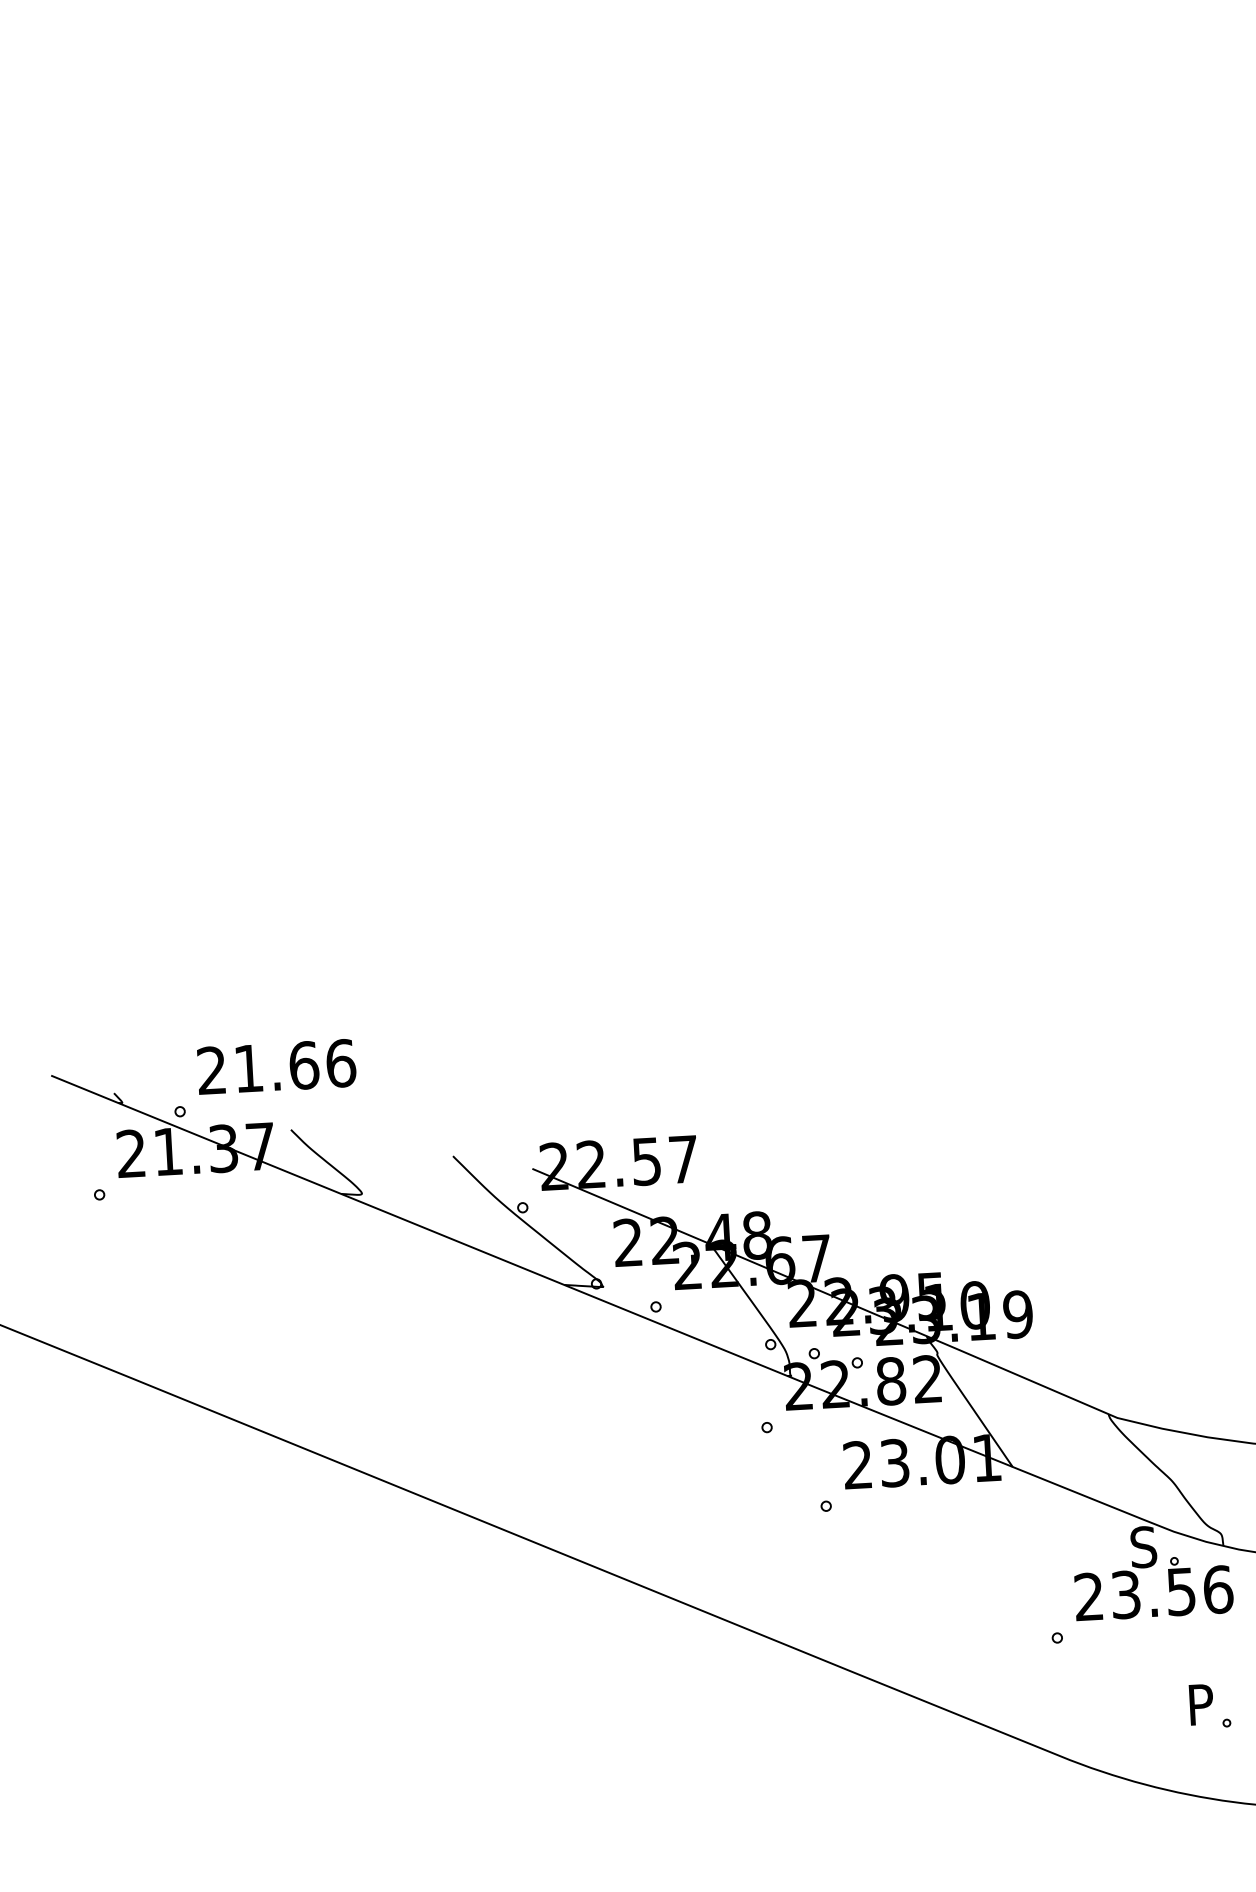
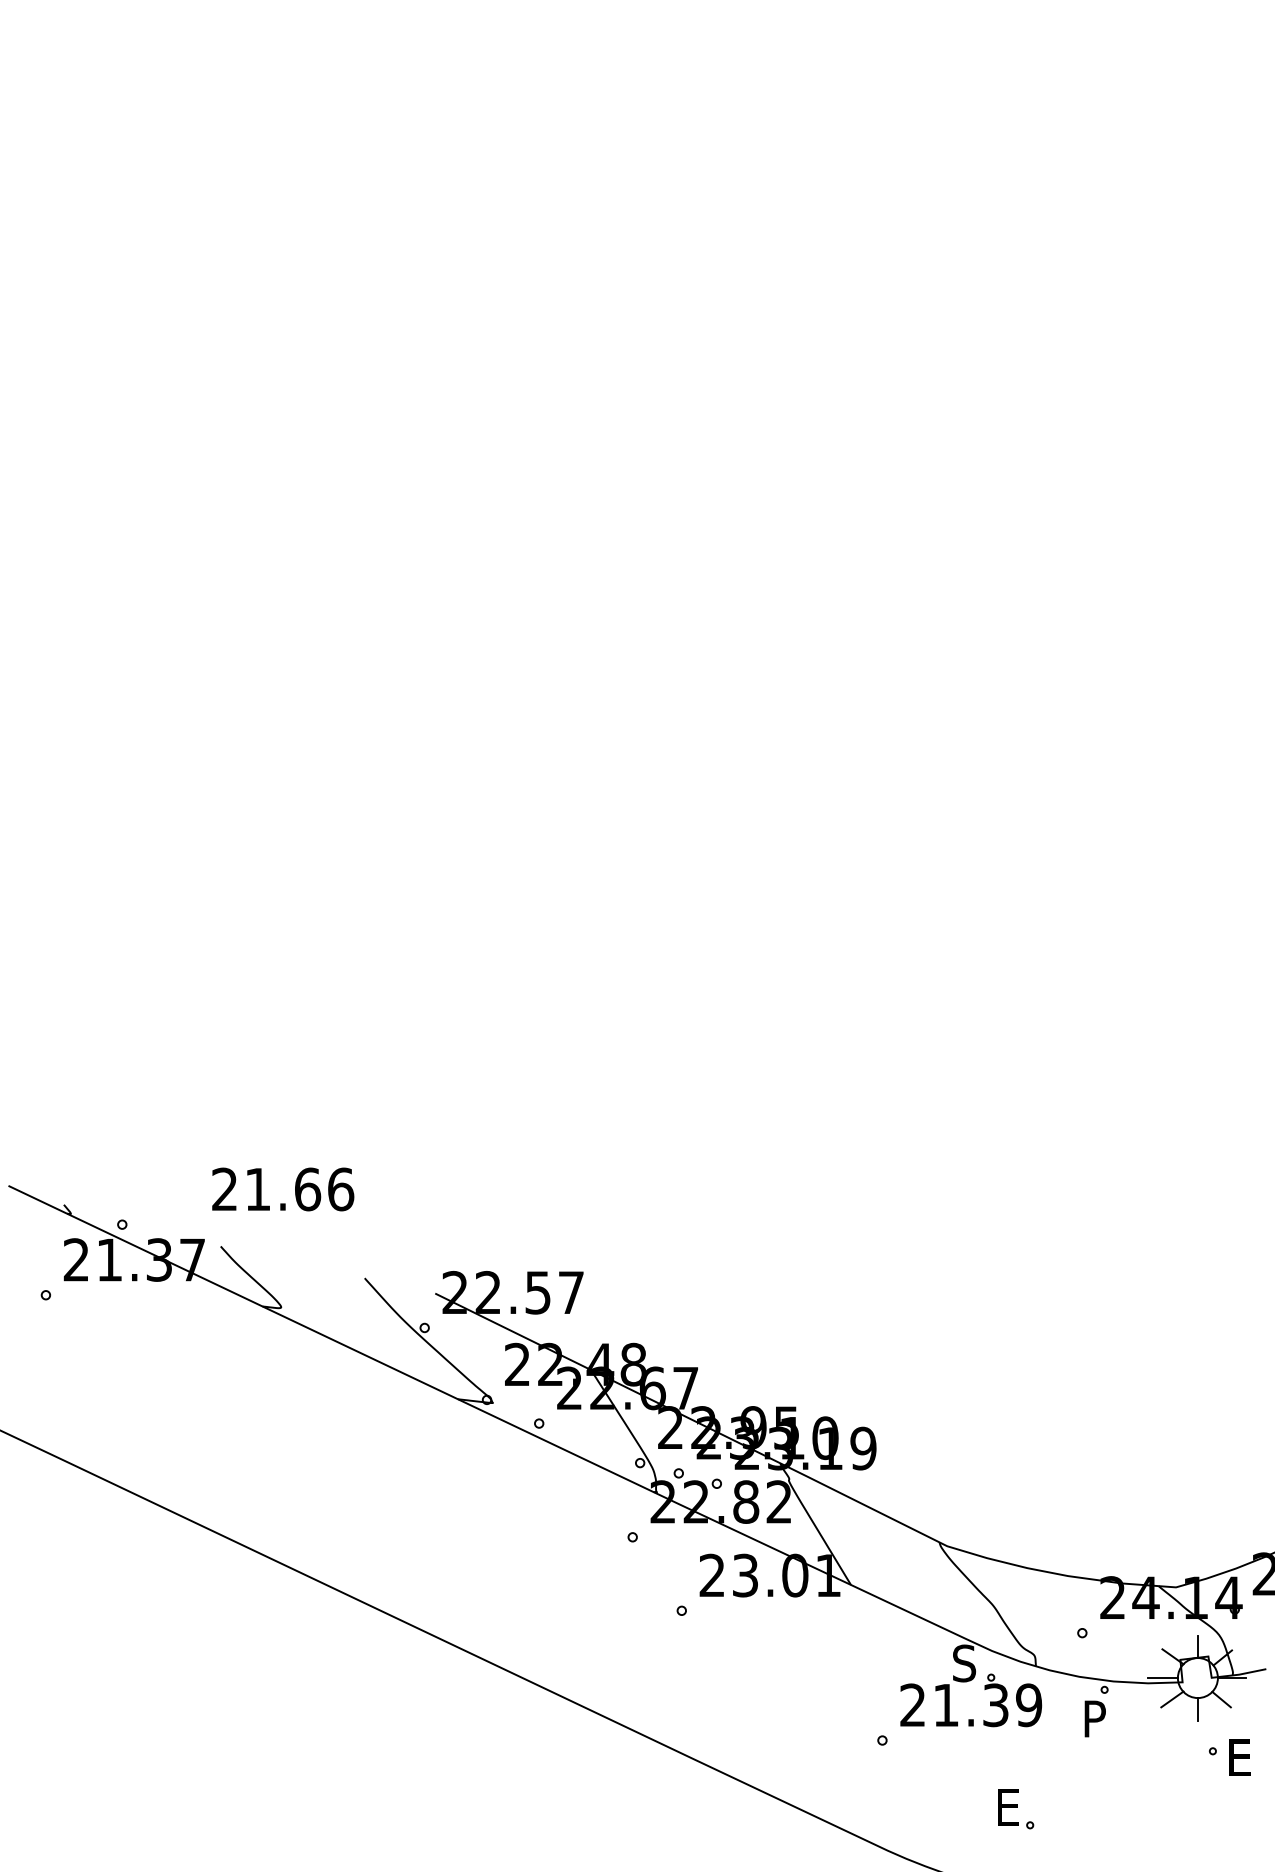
text: (277, 1067) -> (283, 1189), moved
text: (1172, 1592) -> (987, 1705), 23.56 -> 21.39
text: (1200, 1704) -> (1007, 1807), P -> E

